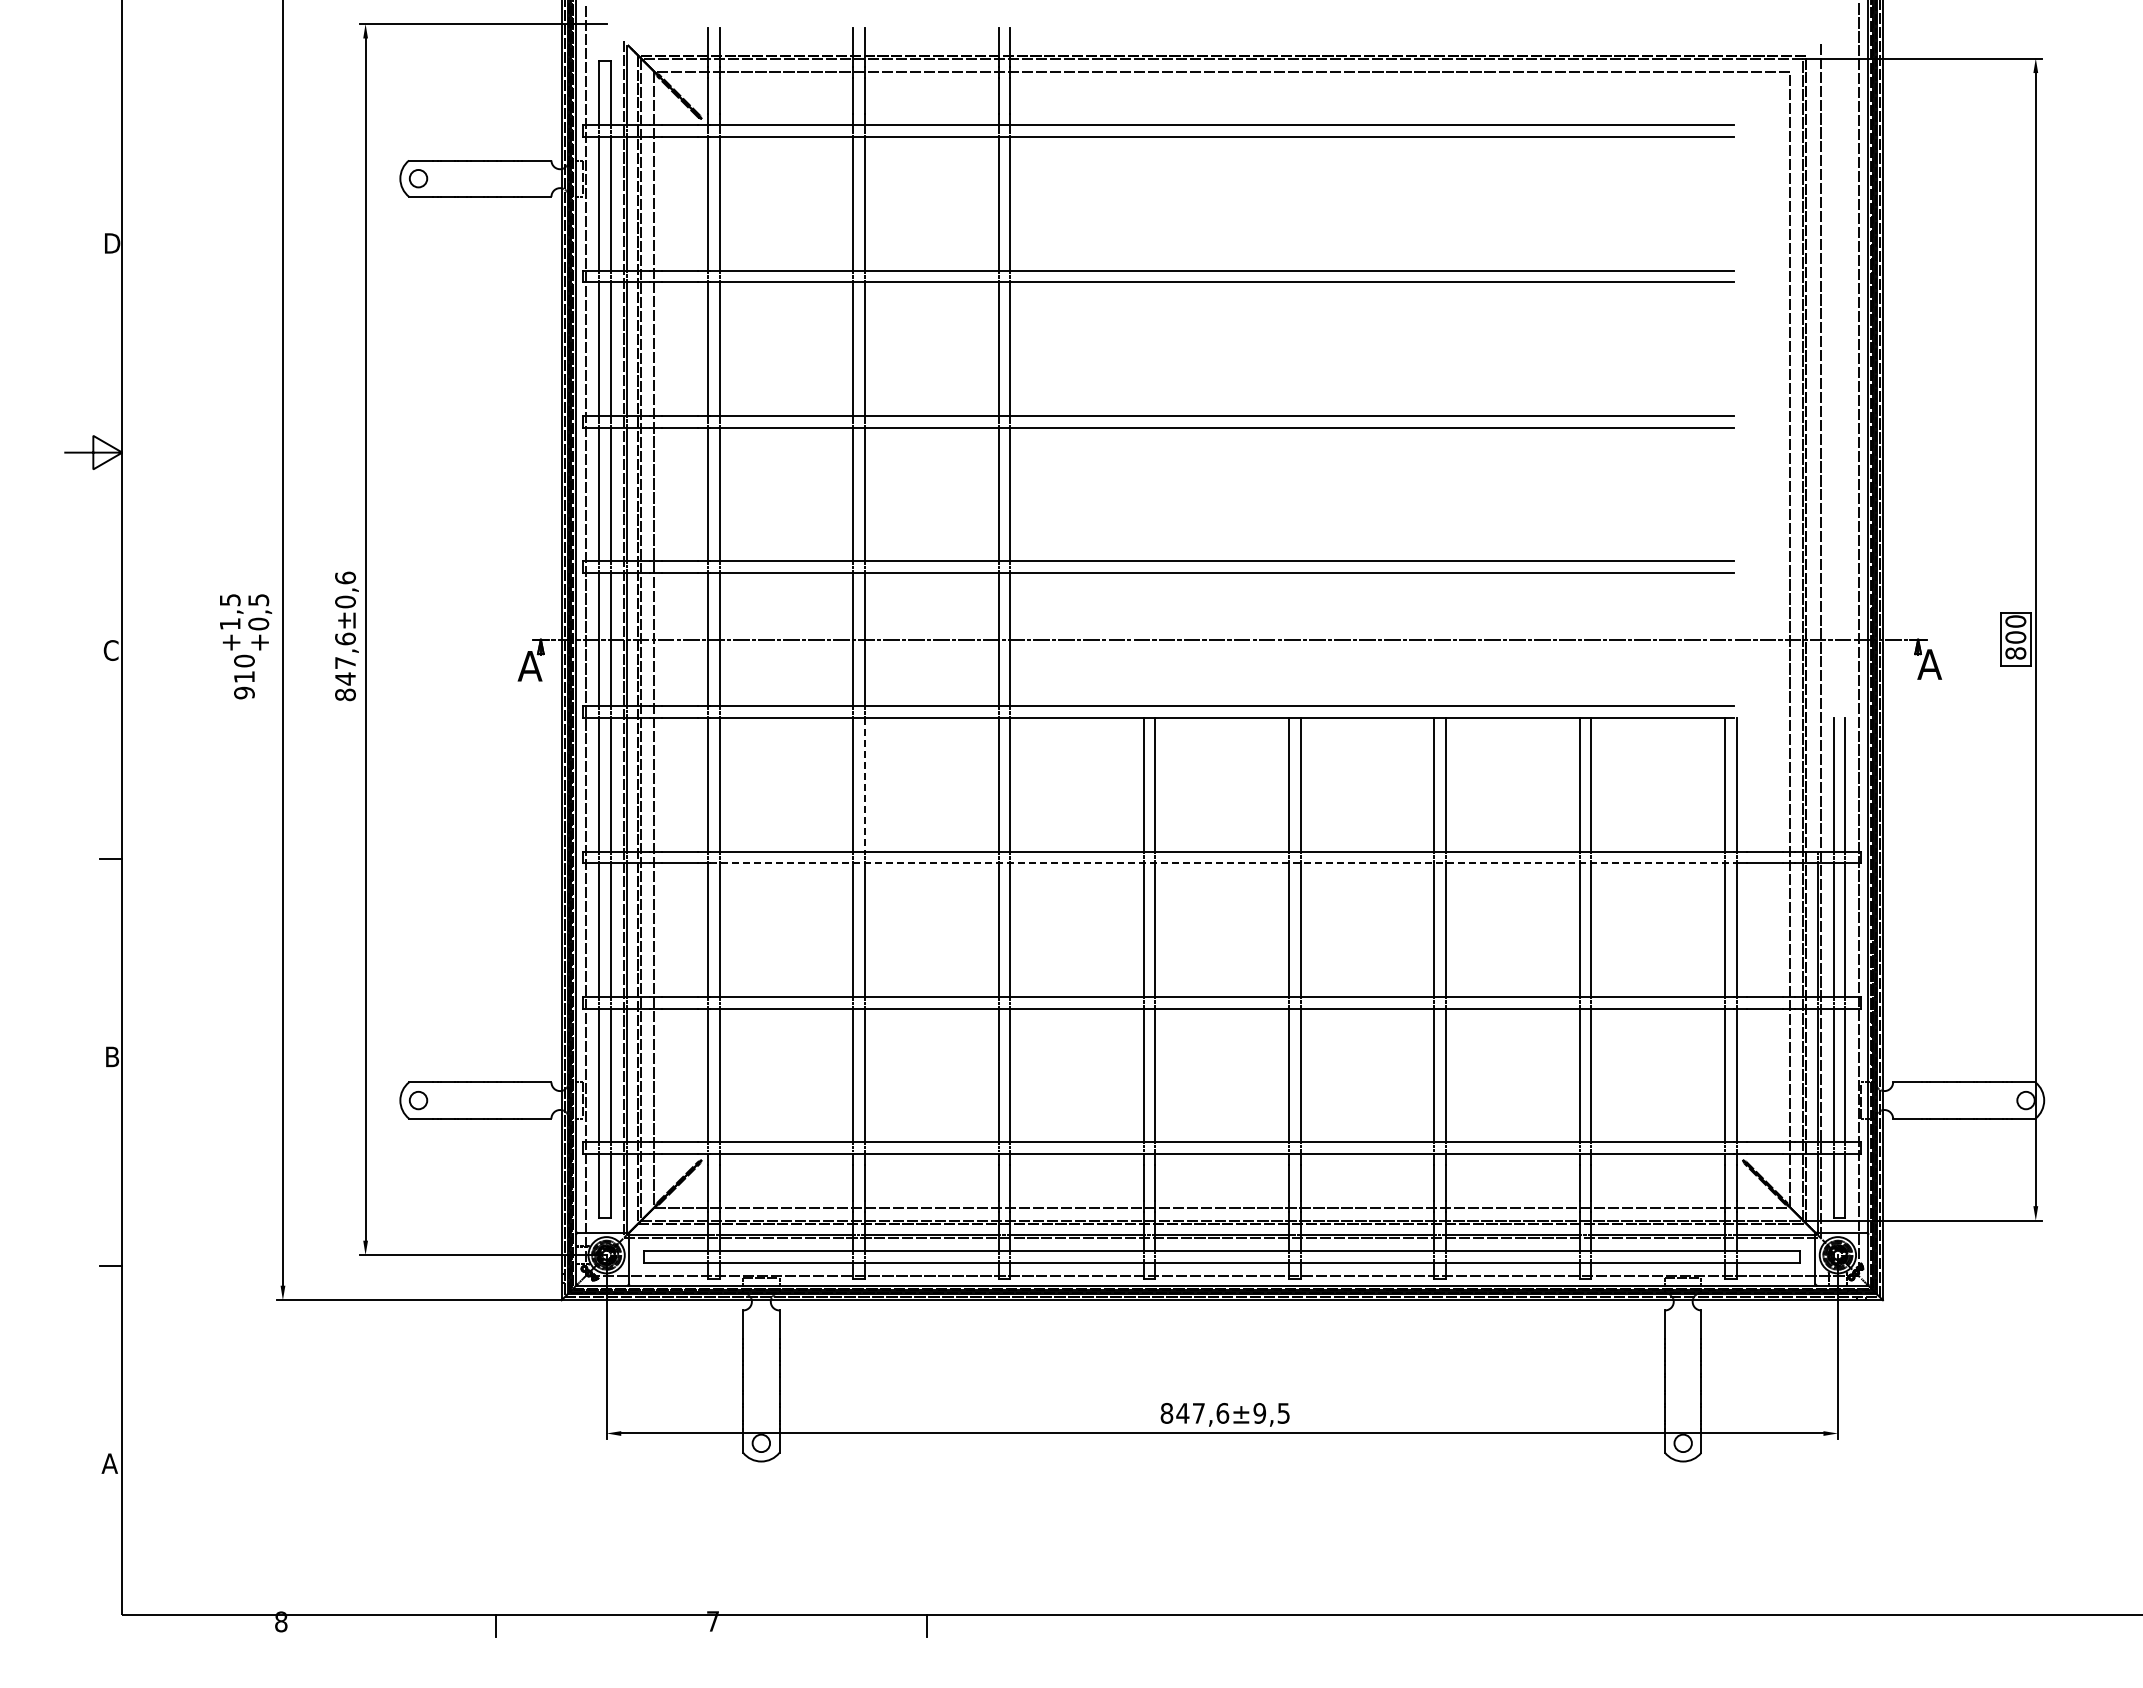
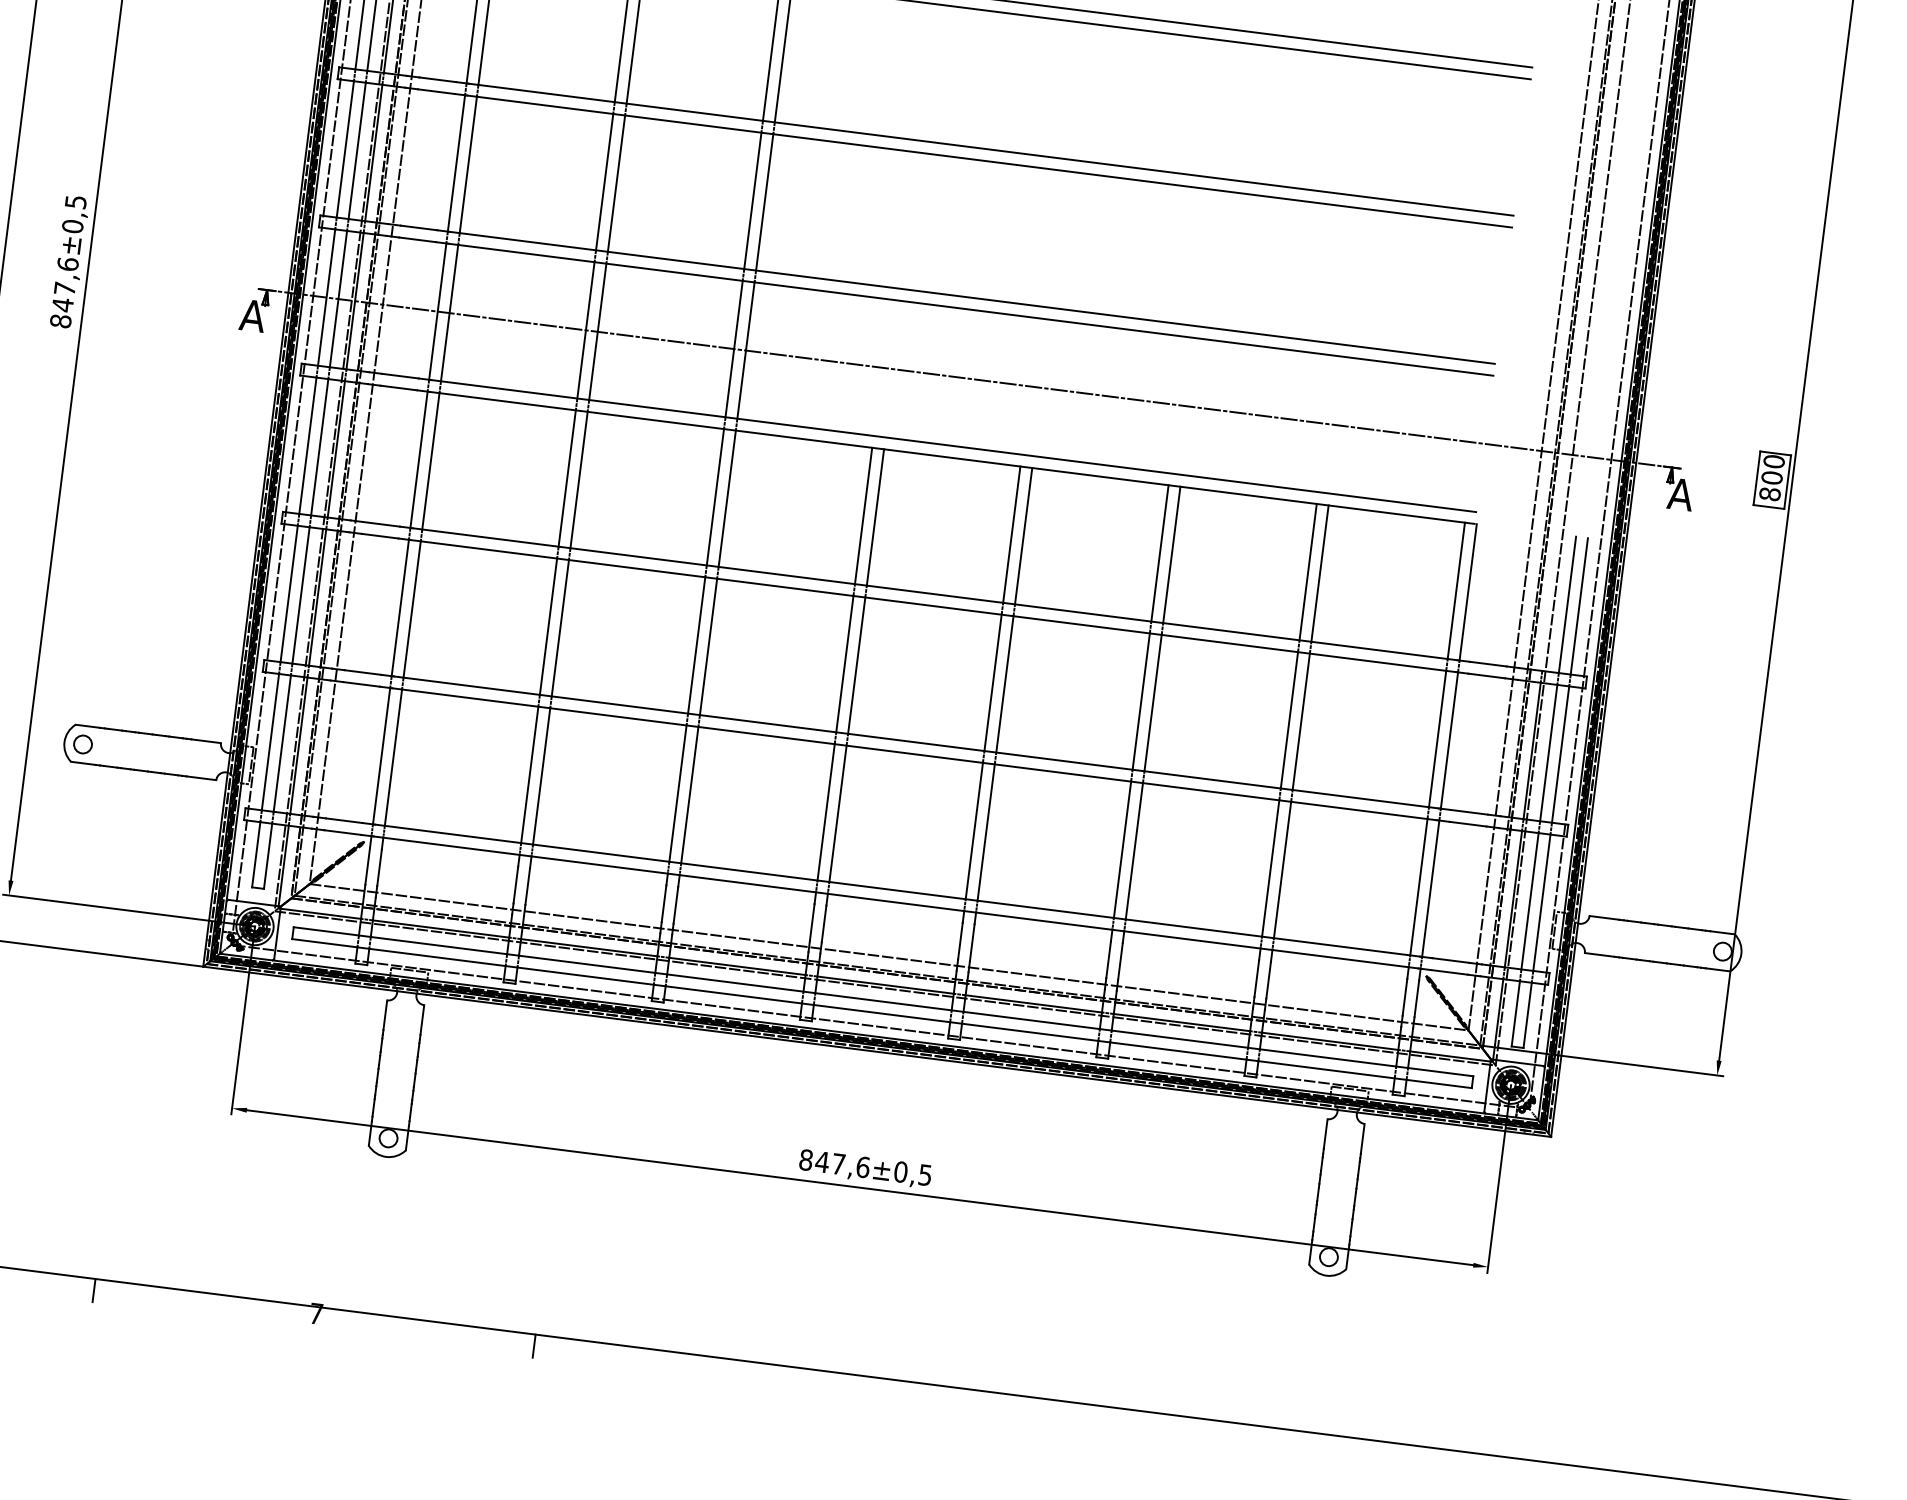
text: (345, 577) -> (75, 201), ±0,6 -> ±0,5
line: (864, 784) -> (578, 479), dashed -> solid
line: (1222, 863) -> (933, 606), dashed -> solid
text: (1259, 1413) -> (900, 1172), ±9,5 -> ±0,5

